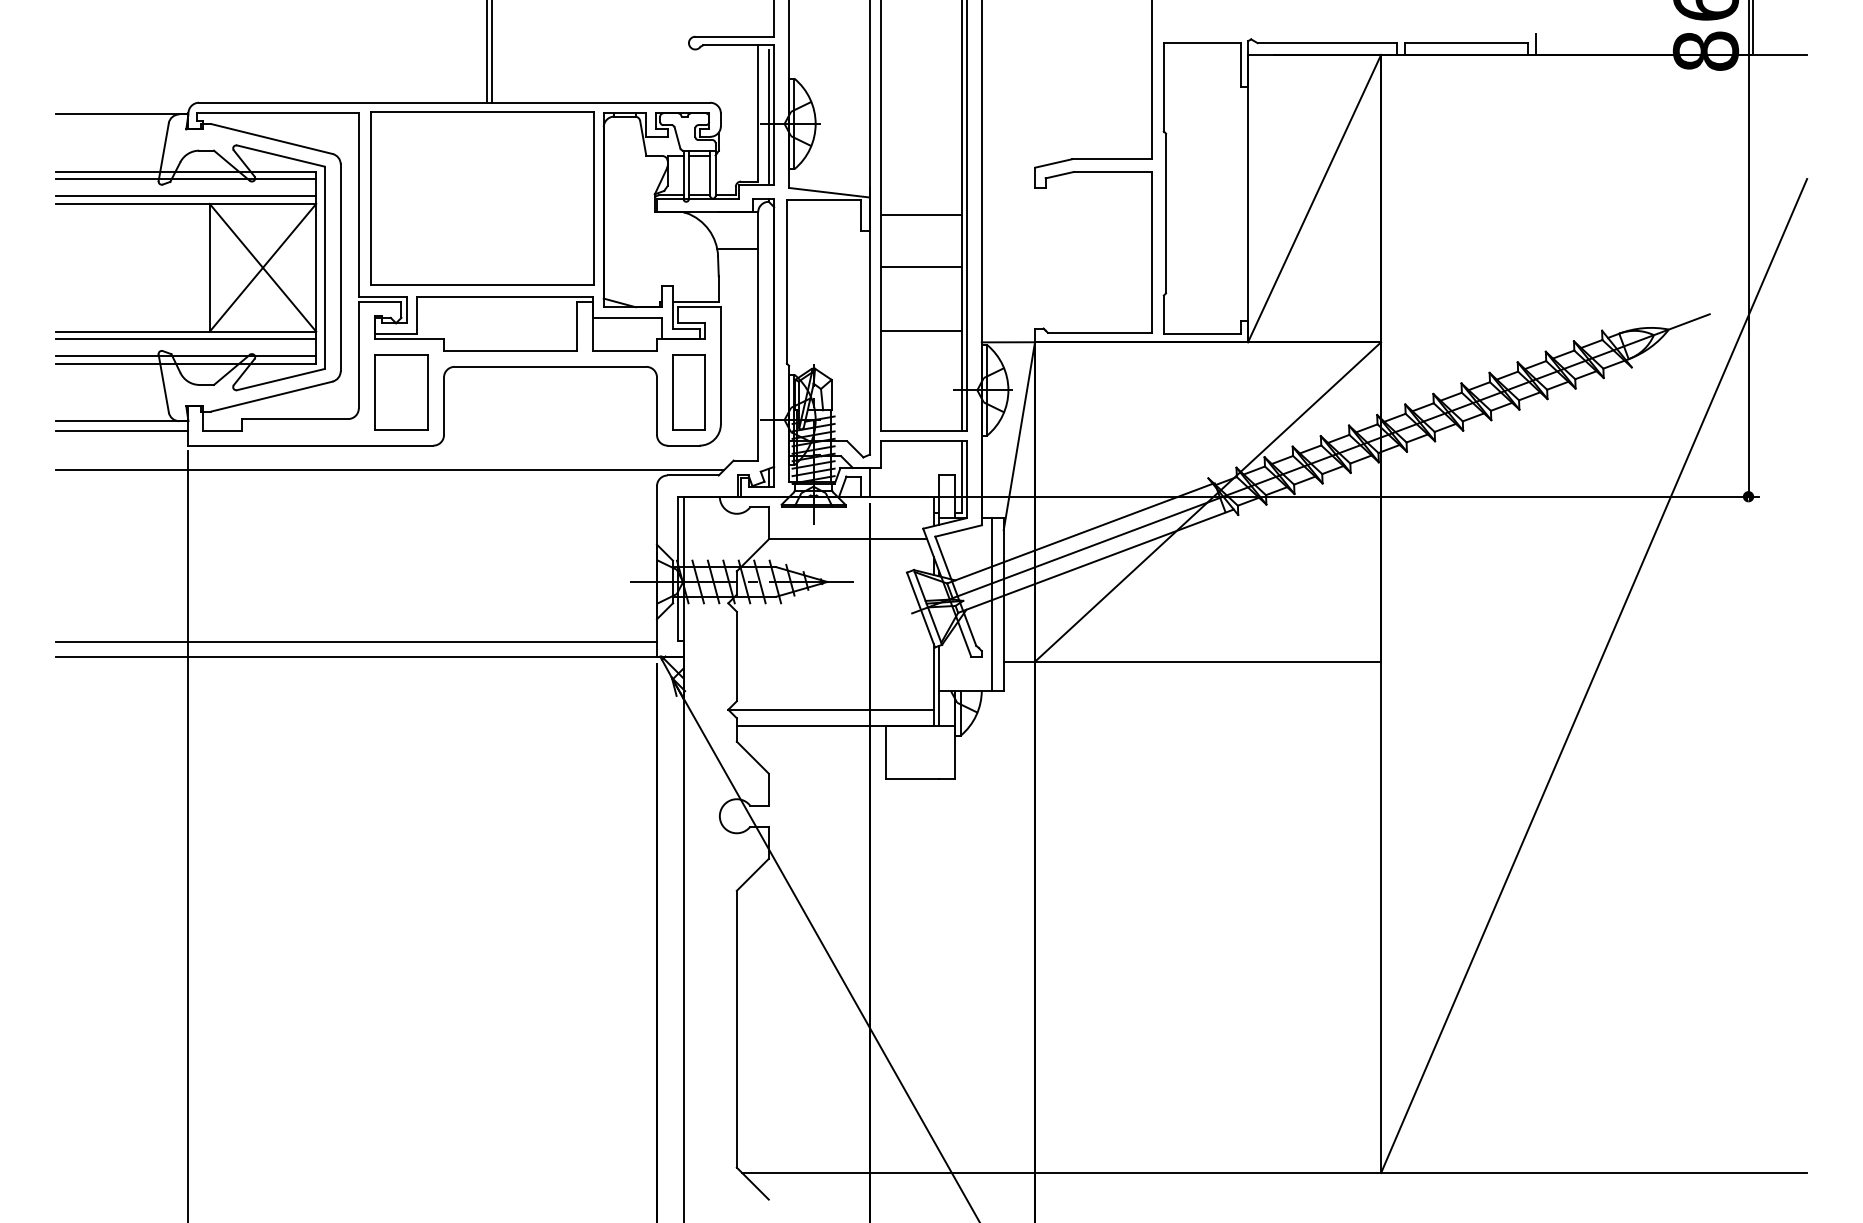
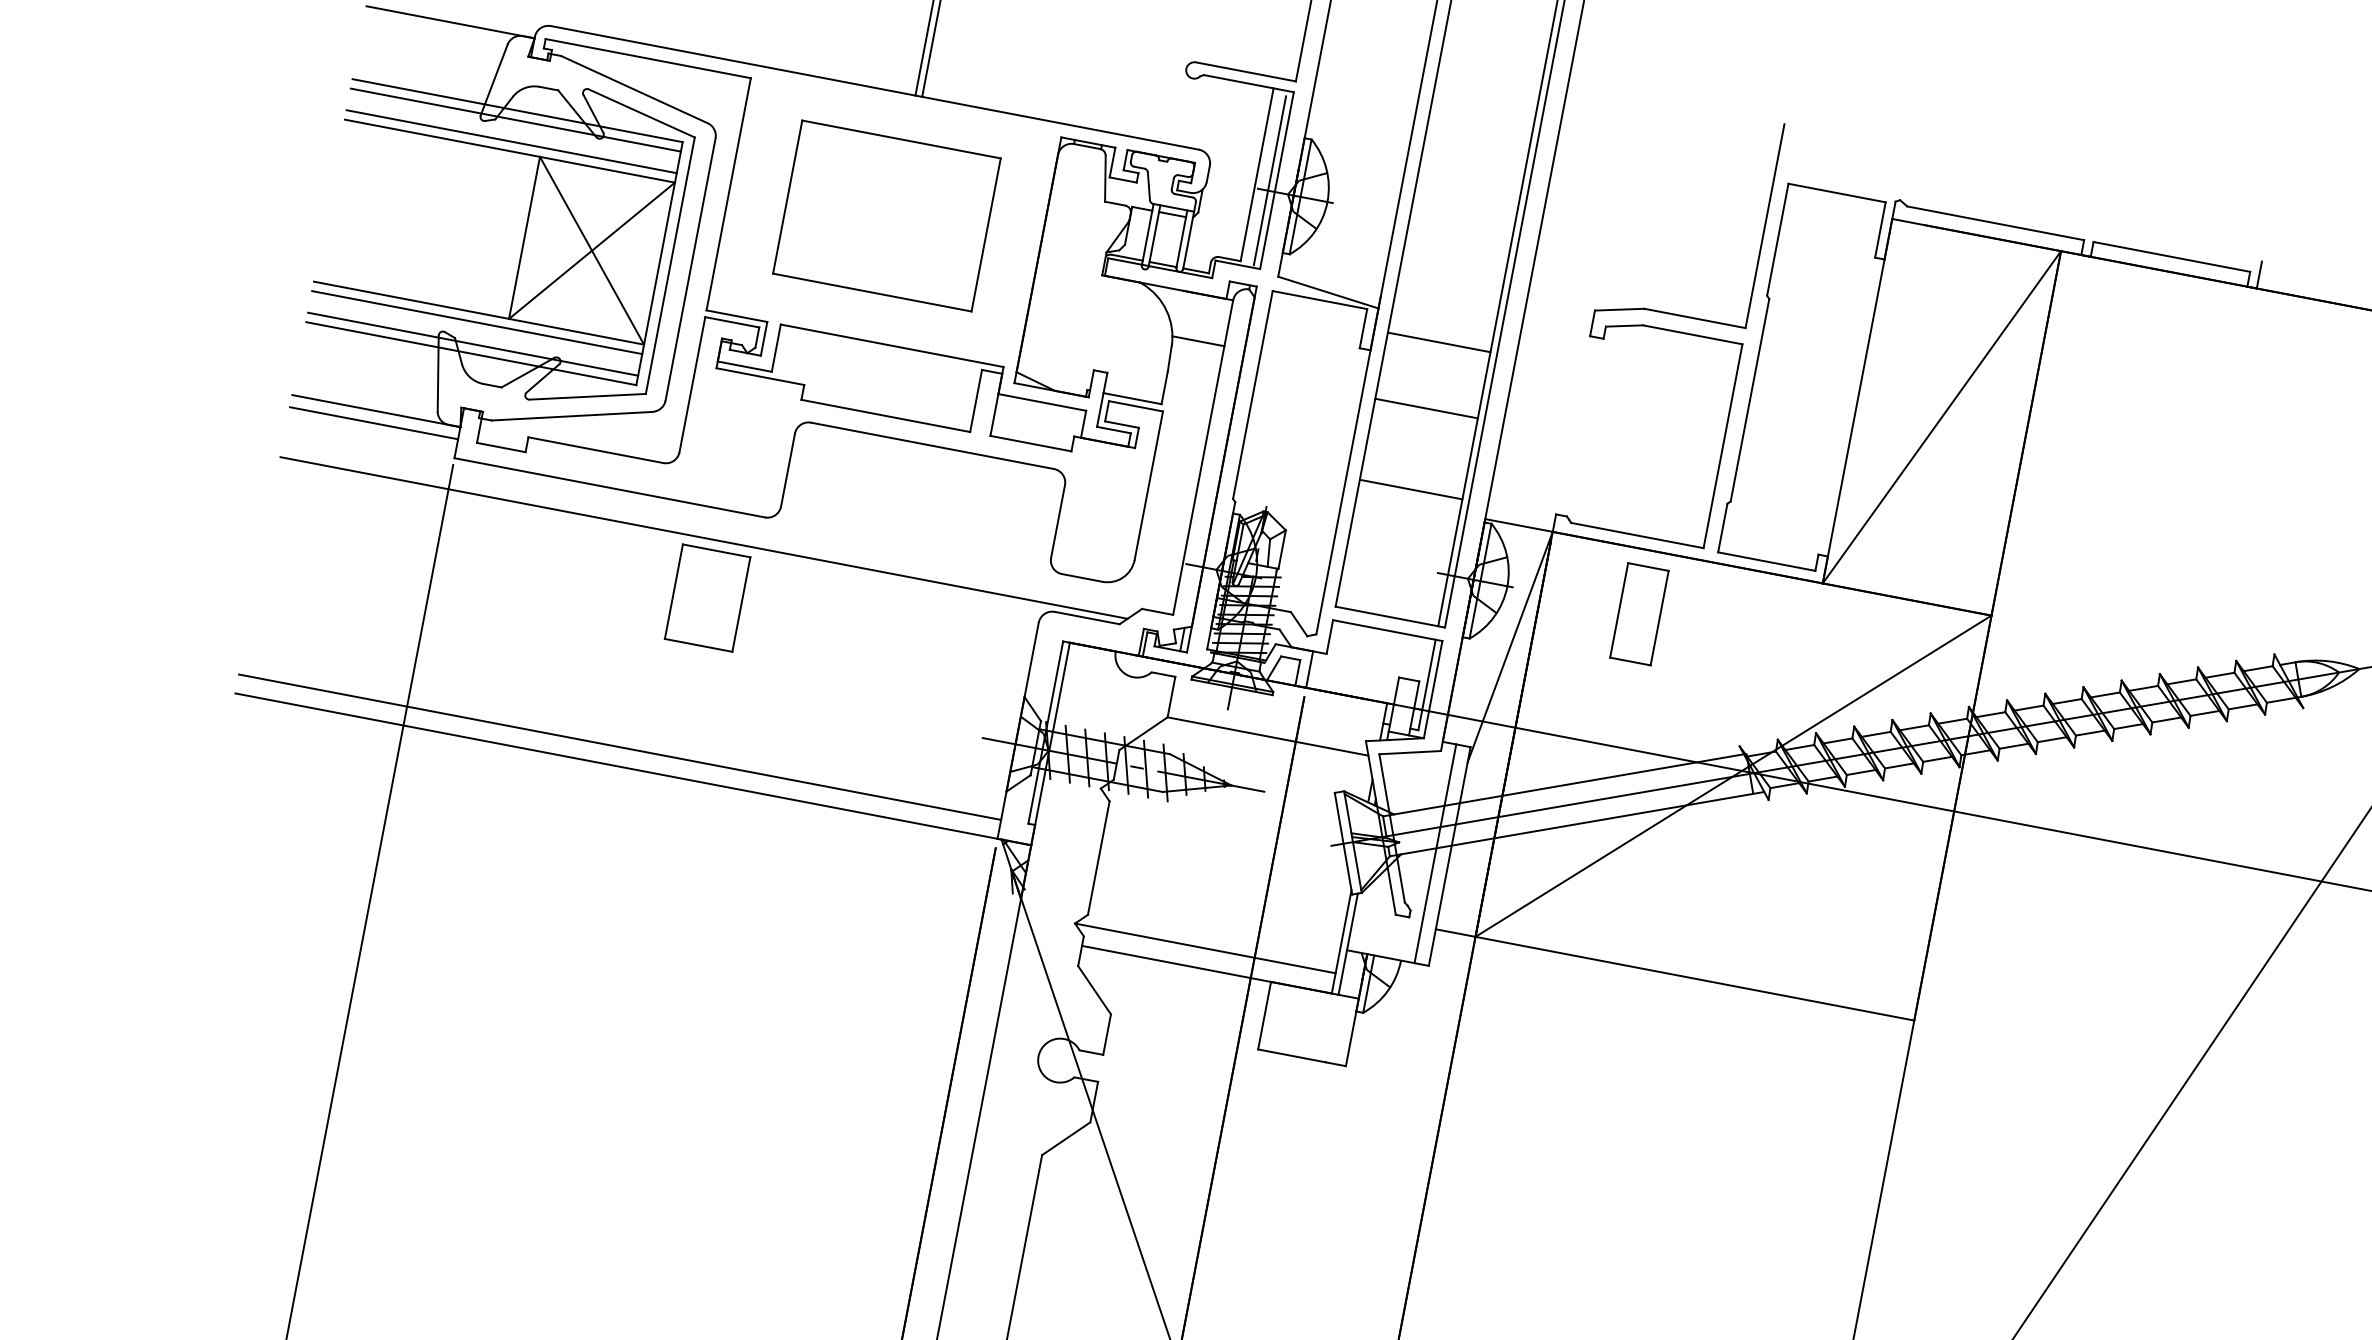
part: (482, 198) -> (887, 215), size x0.7
part: (401, 392) -> (707, 598), moved
part: (688, 392) -> (1638, 614), moved

